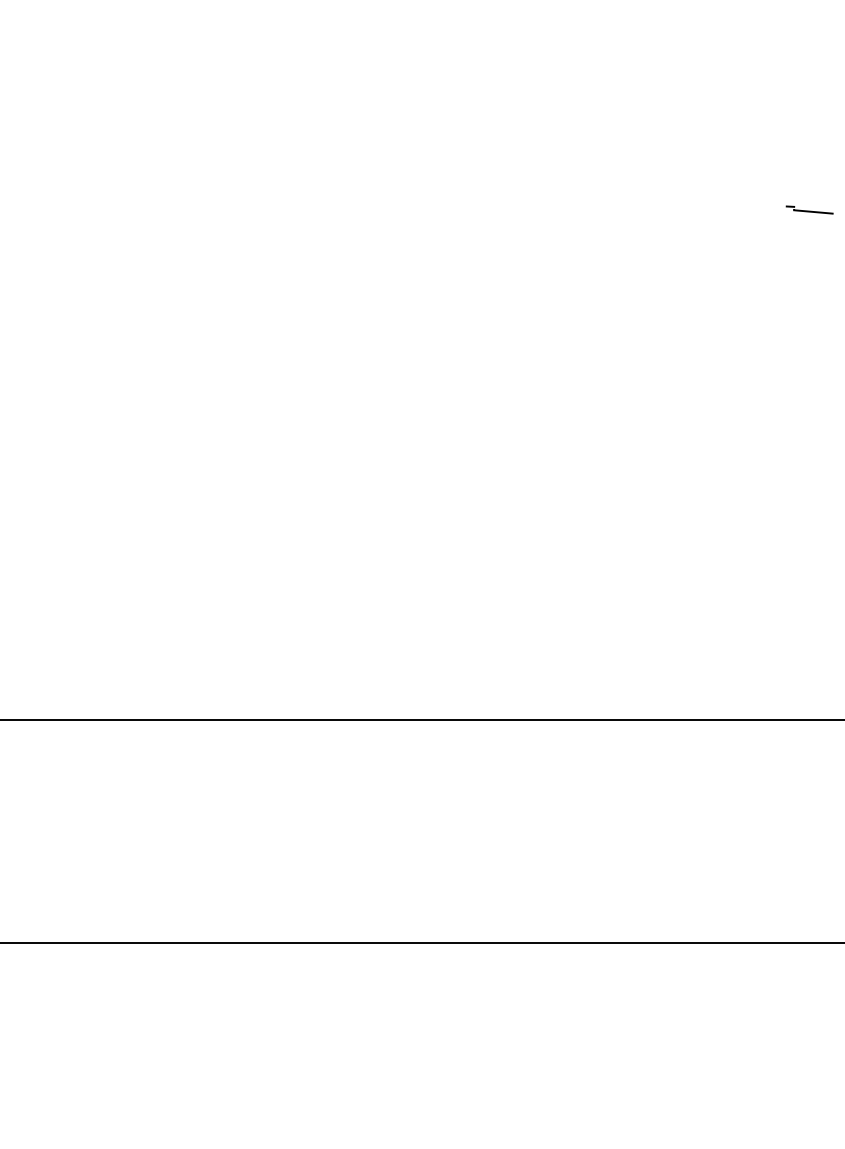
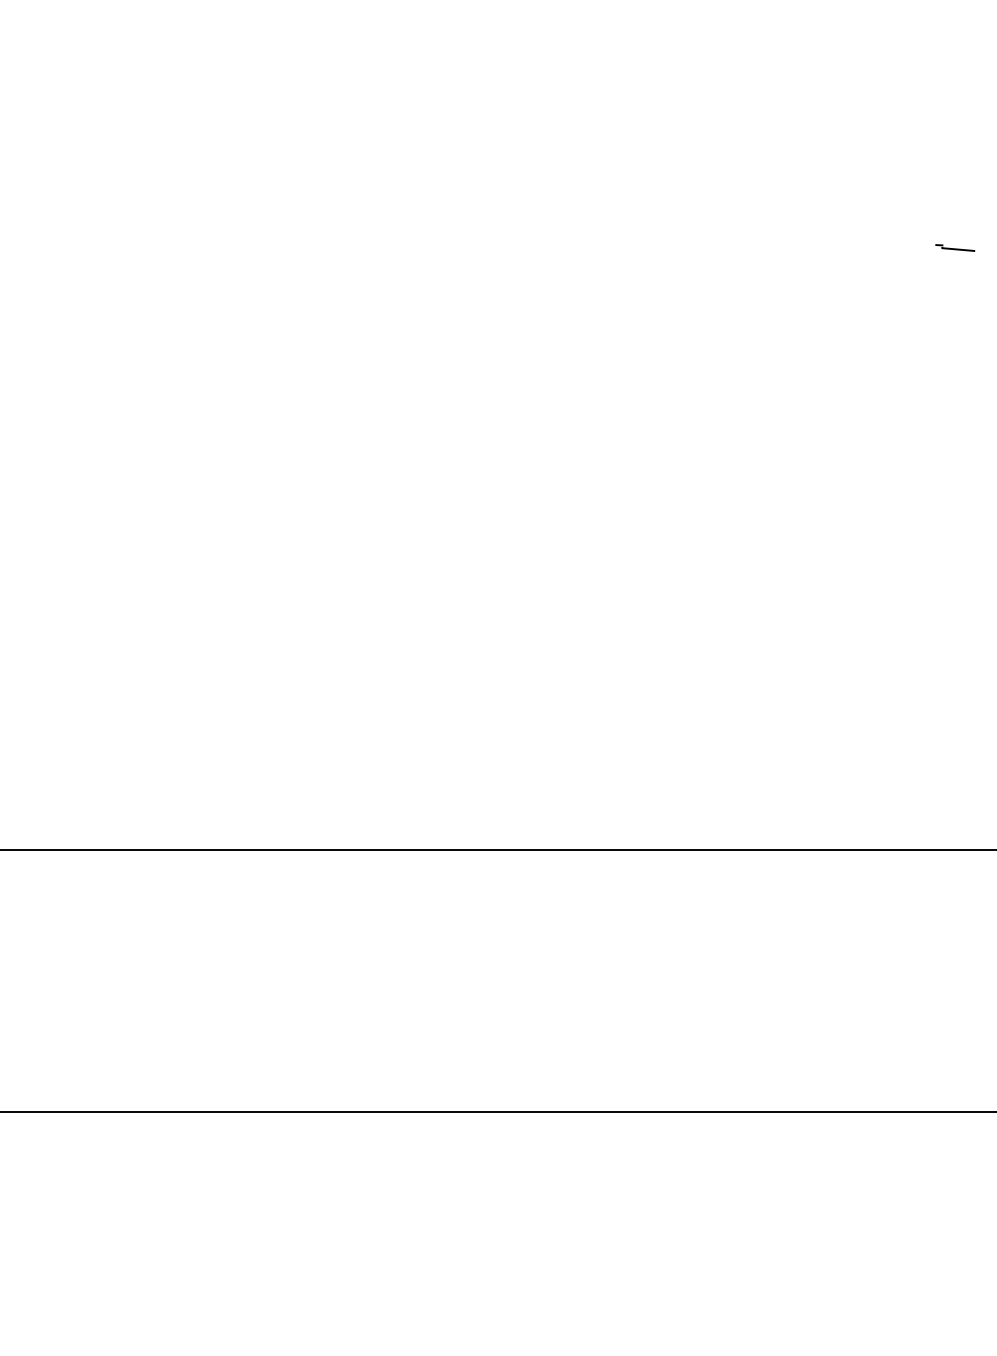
part: (809, 209) -> (955, 247), size x0.7

